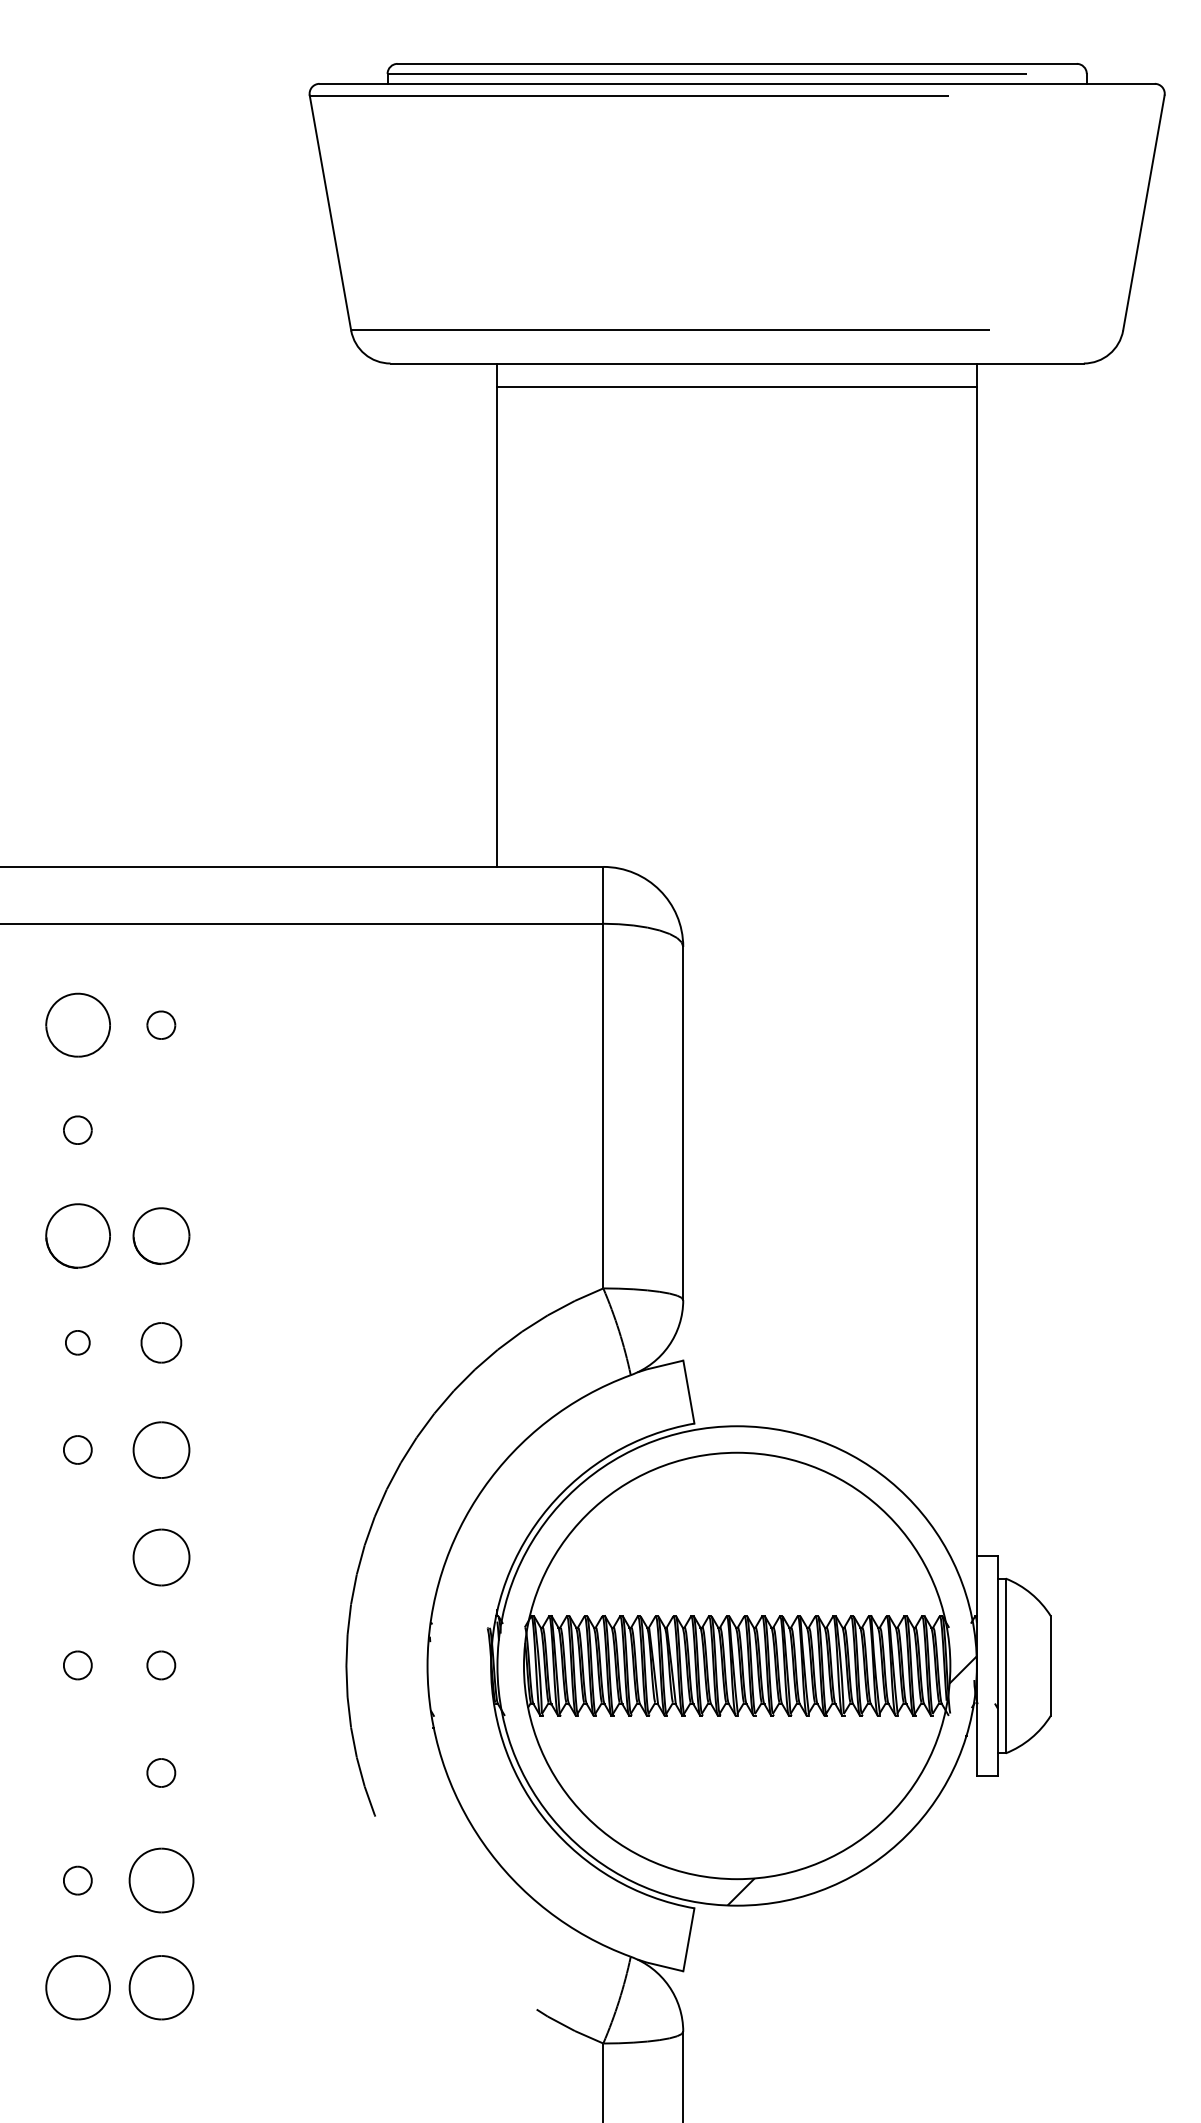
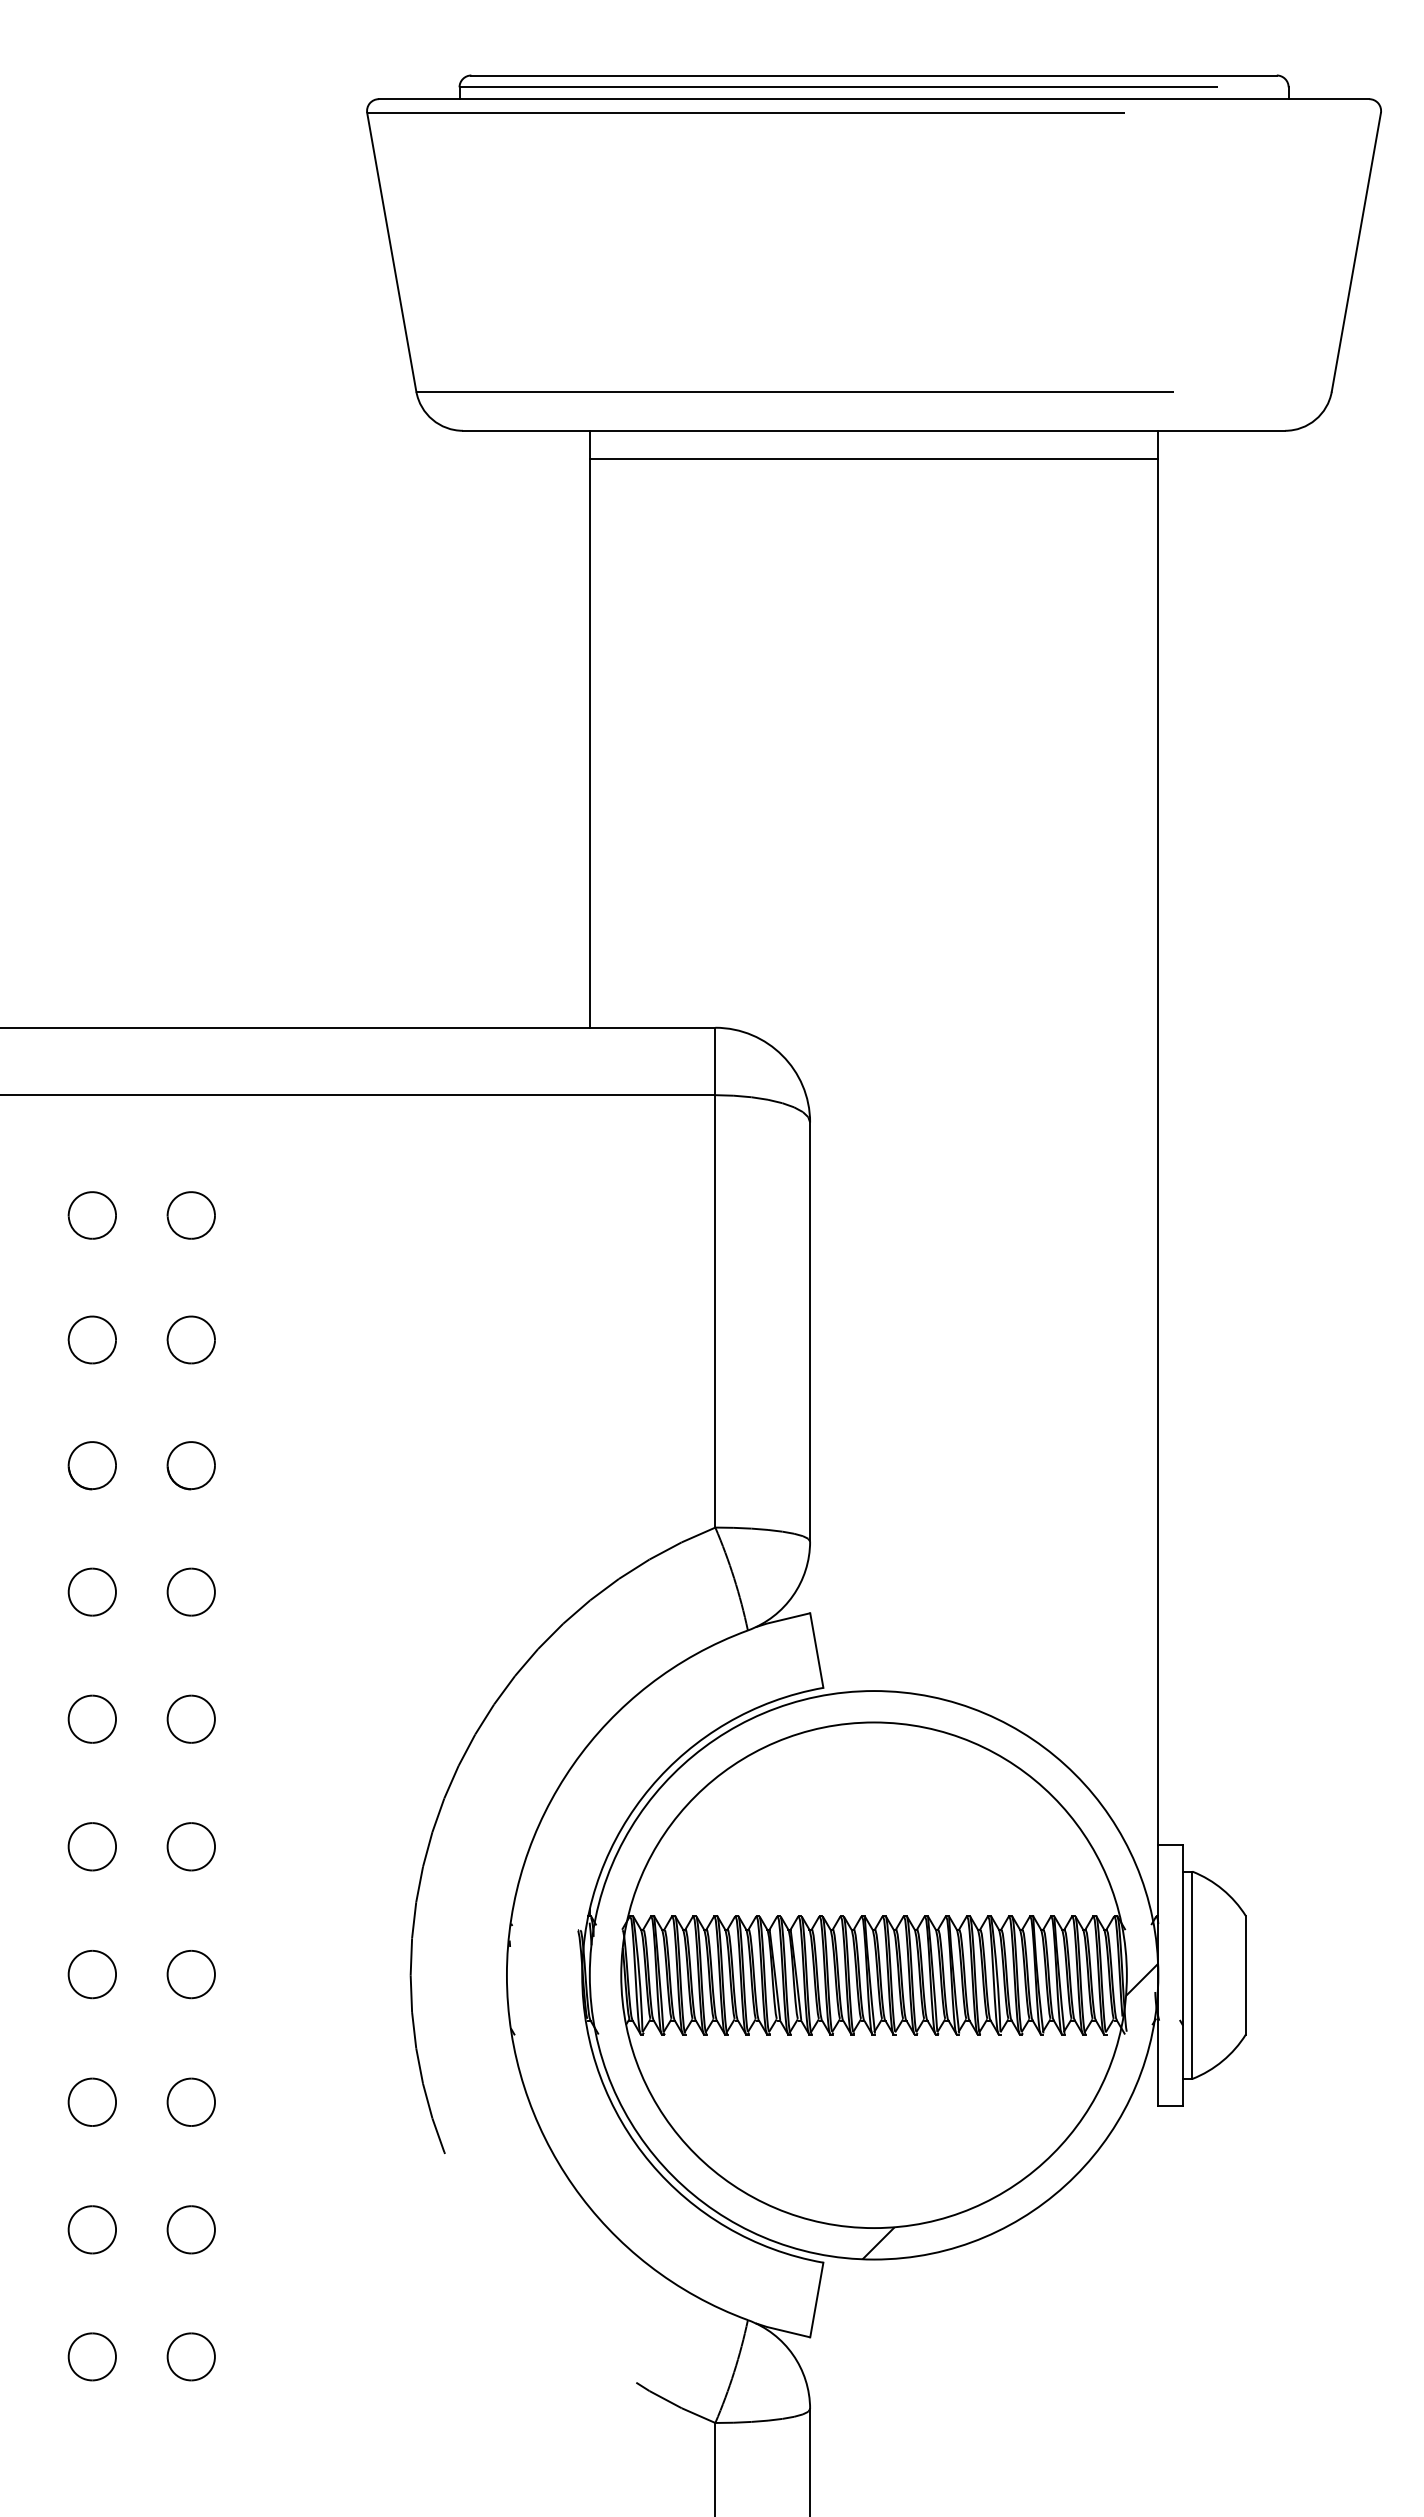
part: (77, 1025) -> (91, 1215), size x0.62
part: (160, 1025) -> (190, 1215), size x1.43
part: (77, 1129) -> (91, 1339), size x1.43
part: (160, 1129) -> (190, 1339), added
part: (77, 1236) -> (91, 1465), size x0.62
part: (160, 1236) -> (190, 1465), size x0.71
part: (77, 1342) -> (91, 1591), size x1.67
part: (77, 1449) -> (91, 1718), size x1.43
part: (160, 1449) -> (190, 1718), size x0.71
part: (77, 1557) -> (91, 1846), added
part: (160, 1557) -> (190, 1846), size x0.71
part: (77, 1665) -> (91, 1974), size x1.43
part: (160, 1665) -> (190, 1974), size x1.43
part: (77, 1772) -> (91, 2101), added
part: (160, 1772) -> (190, 2101), size x1.43
part: (77, 1880) -> (91, 2229), size x1.43
part: (160, 1880) -> (190, 2229), size x0.62
part: (77, 1987) -> (91, 2356), size x0.62
part: (160, 1987) -> (190, 2356), size x0.62

